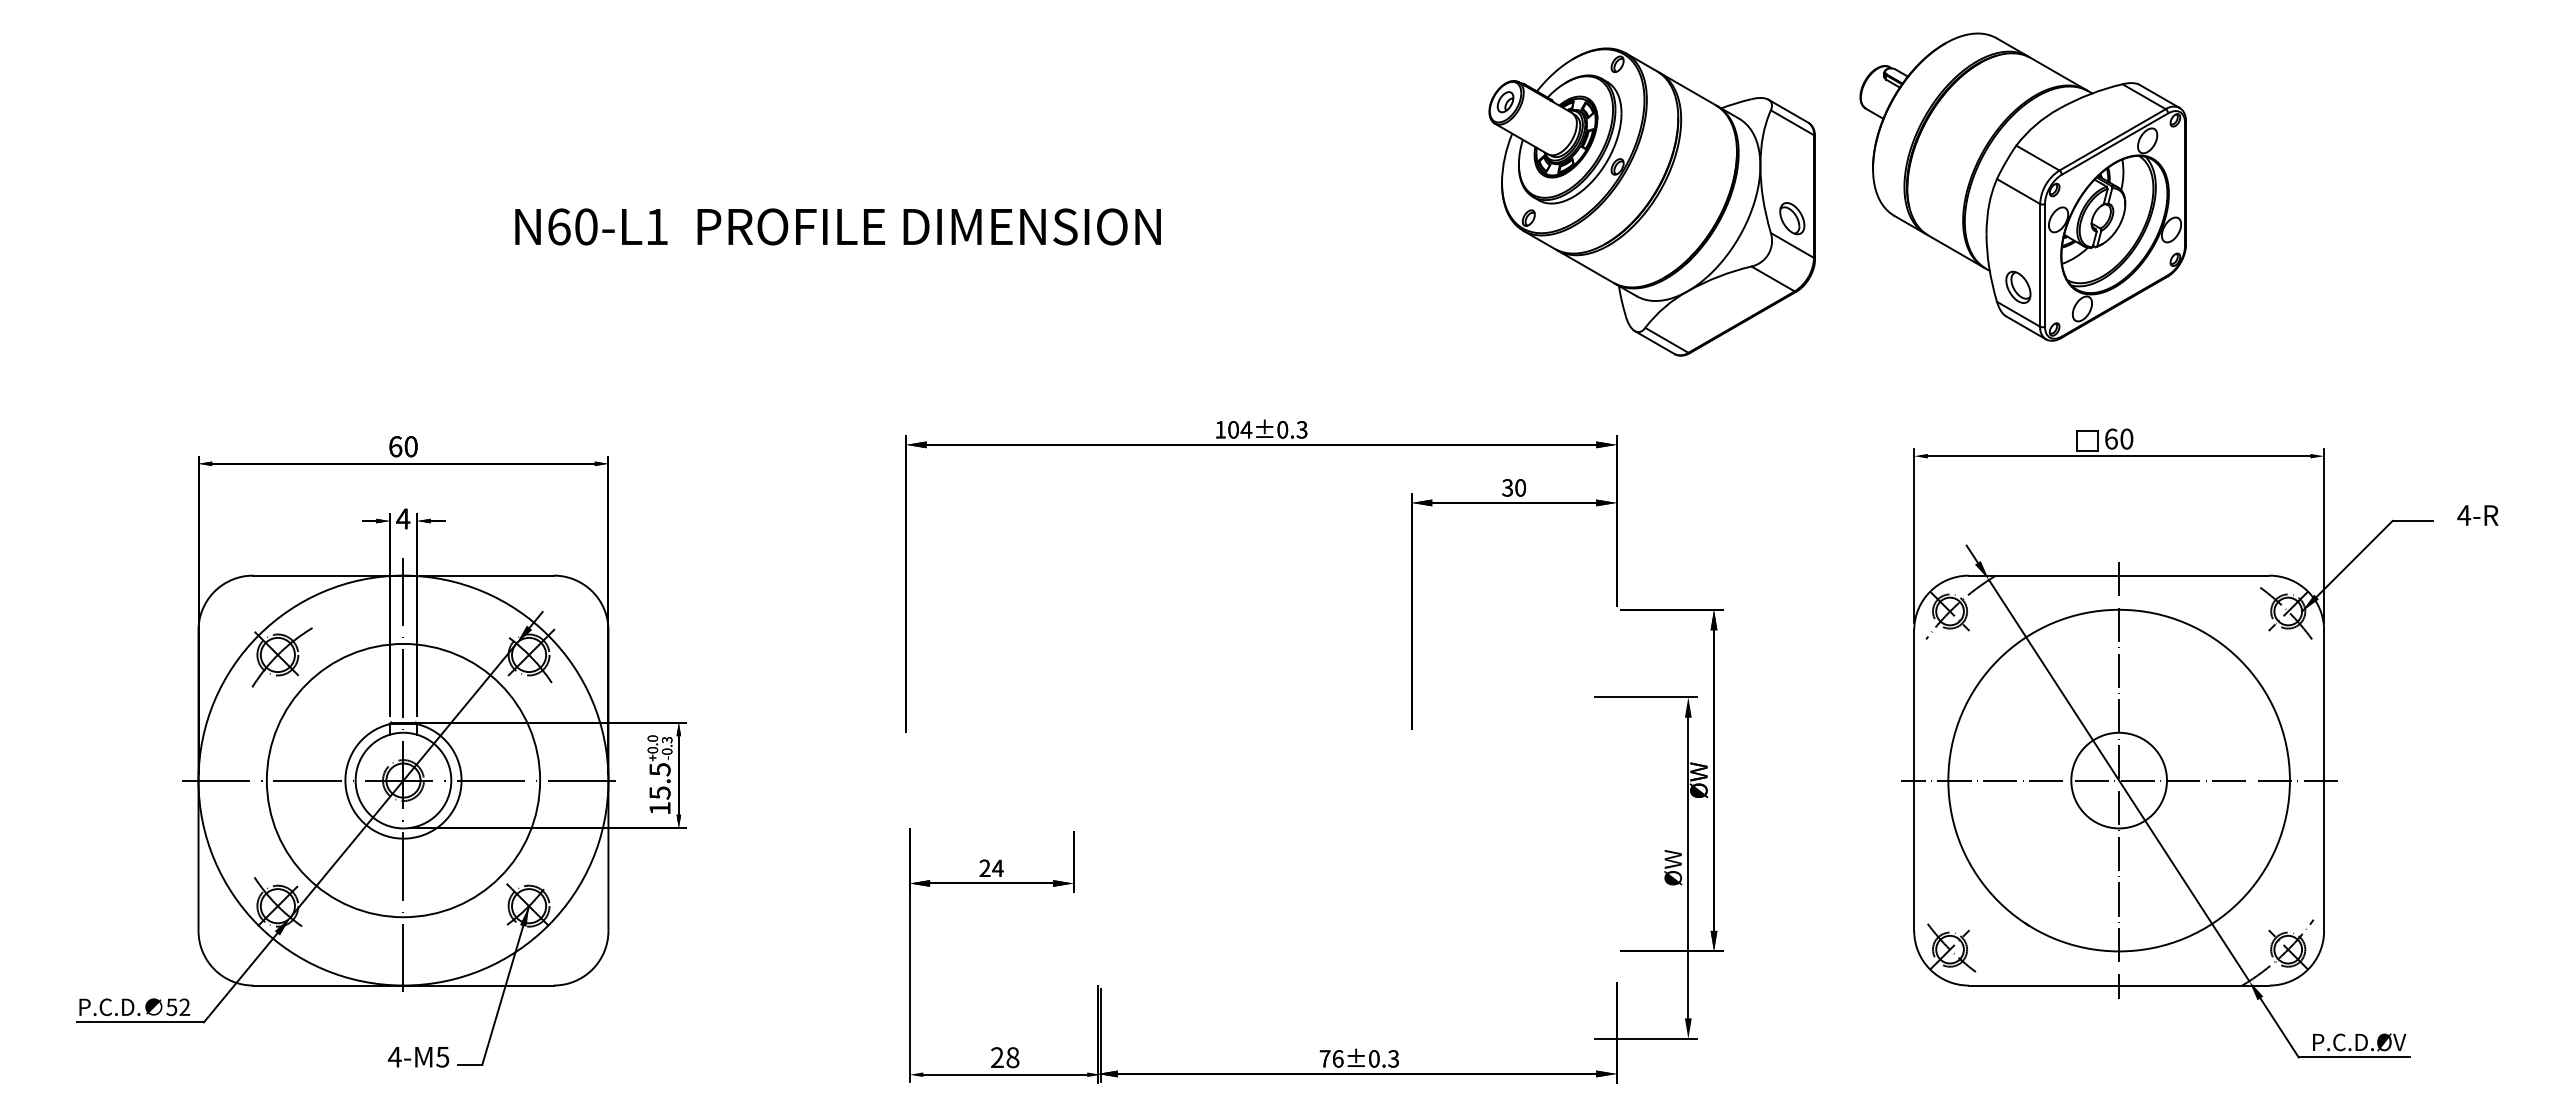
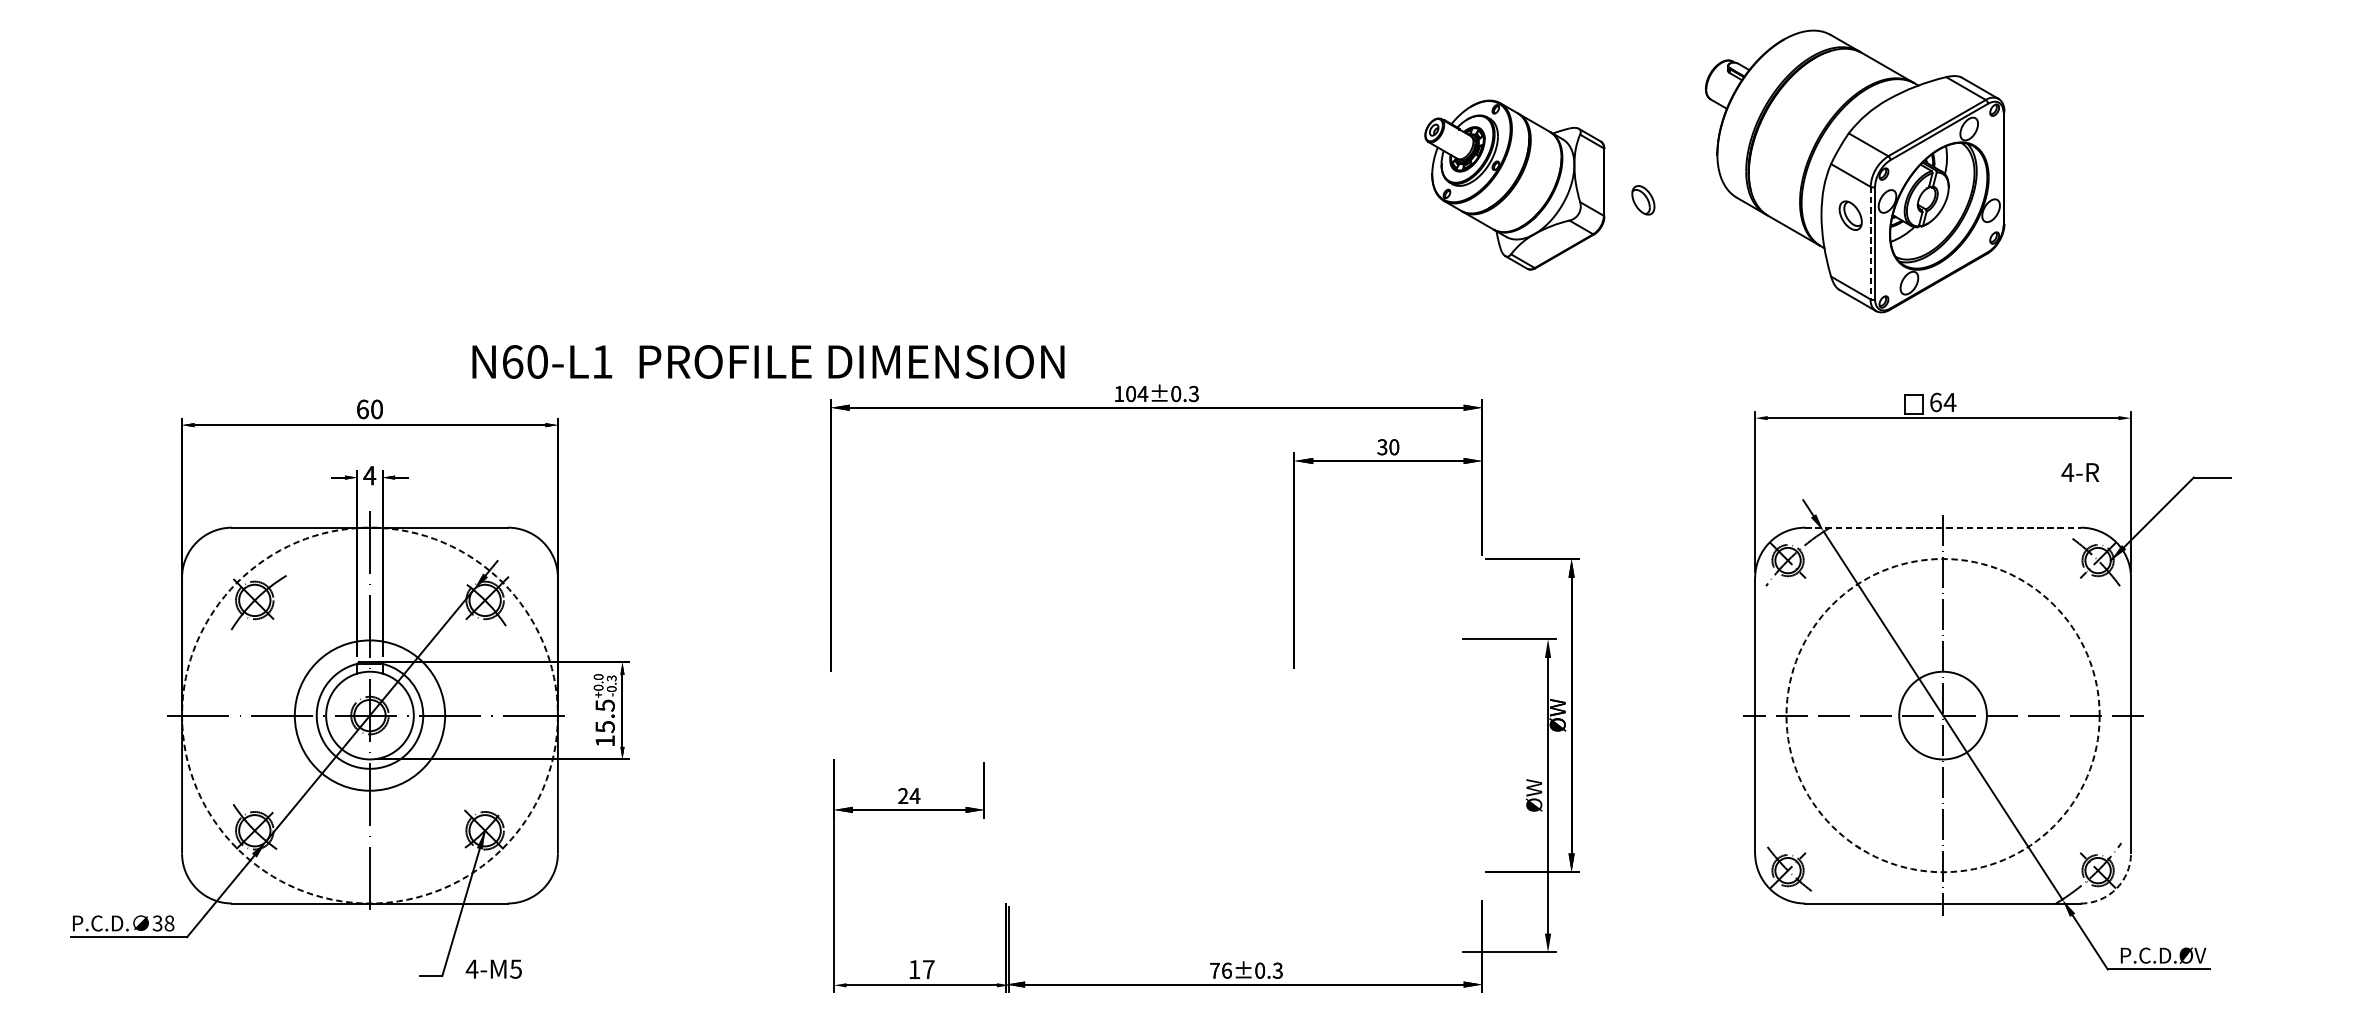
part: (1651, 201) -> (1514, 184), size x0.6
text: (837, 226) -> (767, 361), moved
line: (2040, 265) -> (1870, 243), solid -> dashed
part: (2018, 286) -> (1850, 214), moved
text: (2126, 438) -> (1949, 401), 60 -> 64
text: (2477, 515) -> (2080, 472), moved
line: (2119, 575) -> (1943, 527), solid -> dashed
circle: (403, 780) -> (370, 715), size x0.6
circle: (403, 780) -> (370, 715), solid -> dashed
circle: (2118, 780) -> (1942, 715), solid -> dashed
arc: (2308, 969) -> (2116, 888), solid -> dashed
text: (178, 1007) -> (163, 923), 52 -> 38
text: (418, 1057) -> (493, 969), moved
text: (1005, 1057) -> (921, 969), 28 -> 17

